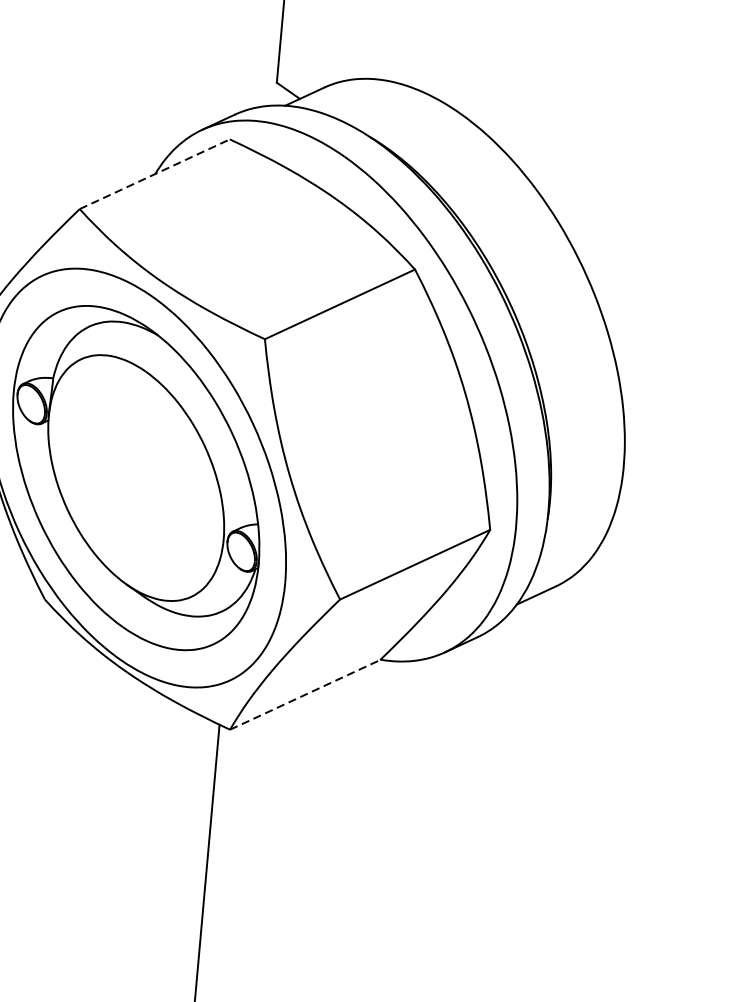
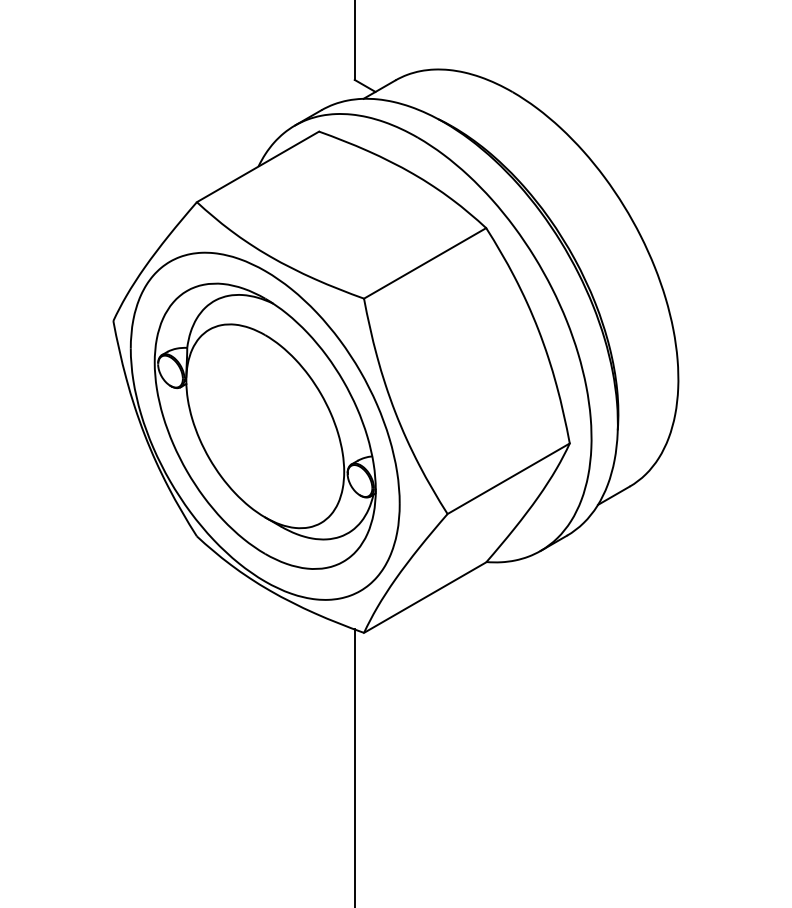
line: (155, 173) -> (258, 166), dashed -> solid
line: (305, 694) -> (425, 597), dashed -> solid

